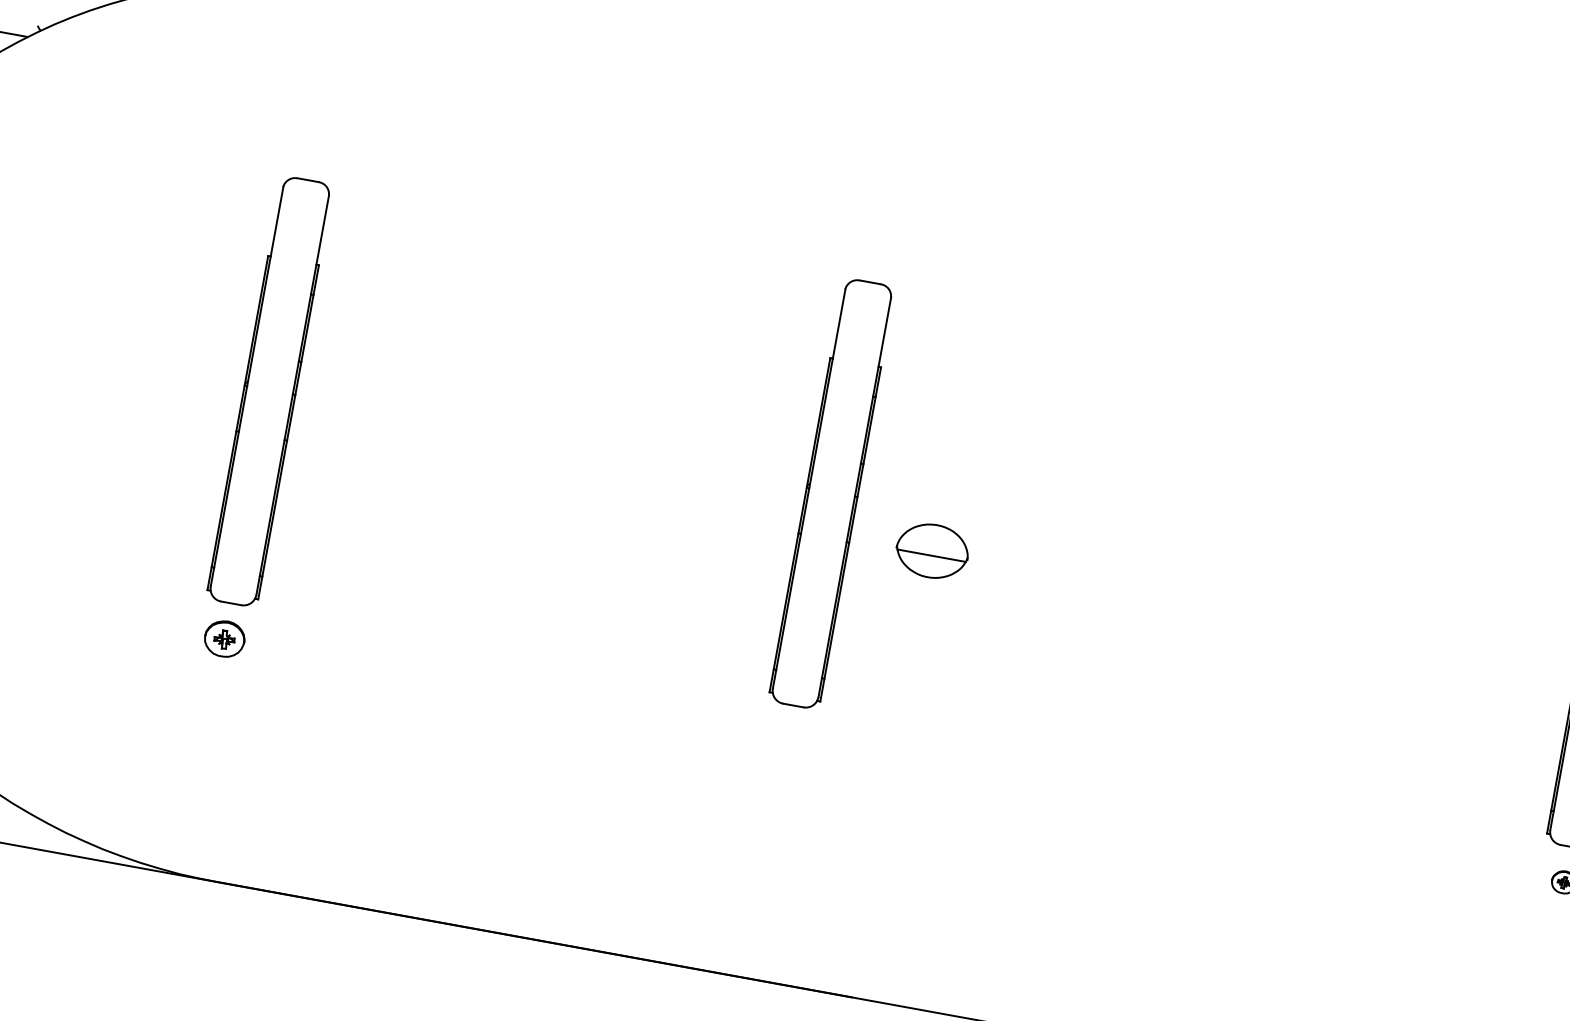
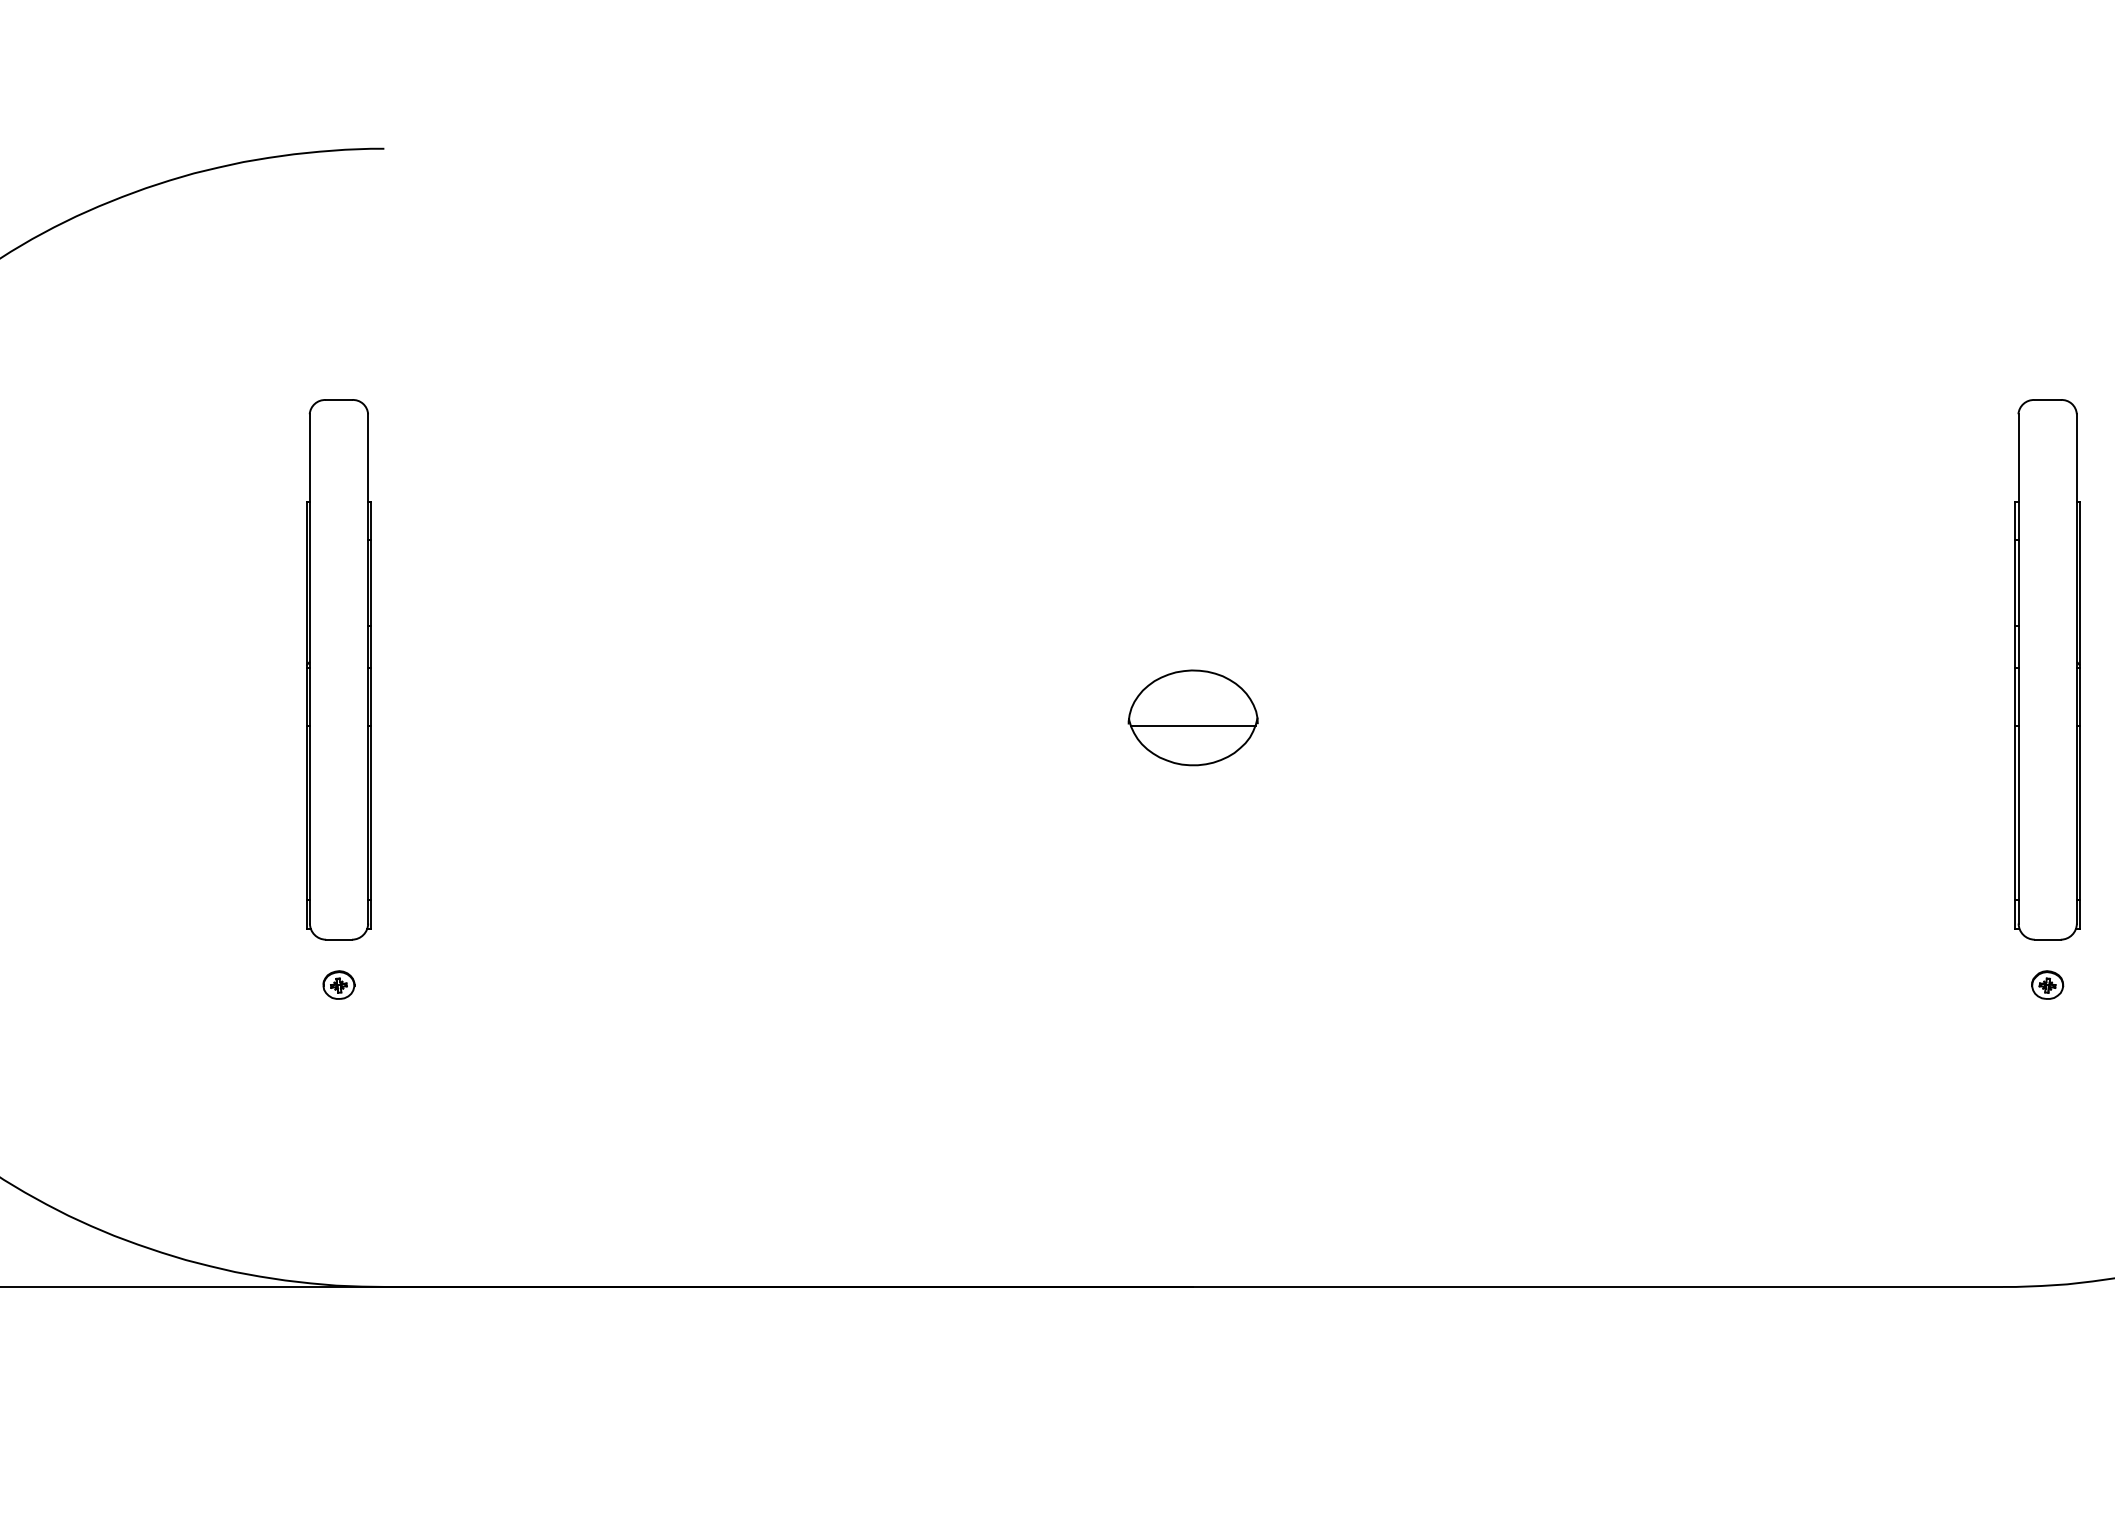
part: (831, 493) -> (1055, 669), removed
part: (932, 550) -> (1192, 717), size x1.43
part: (224, 638) -> (338, 984), size x0.62

